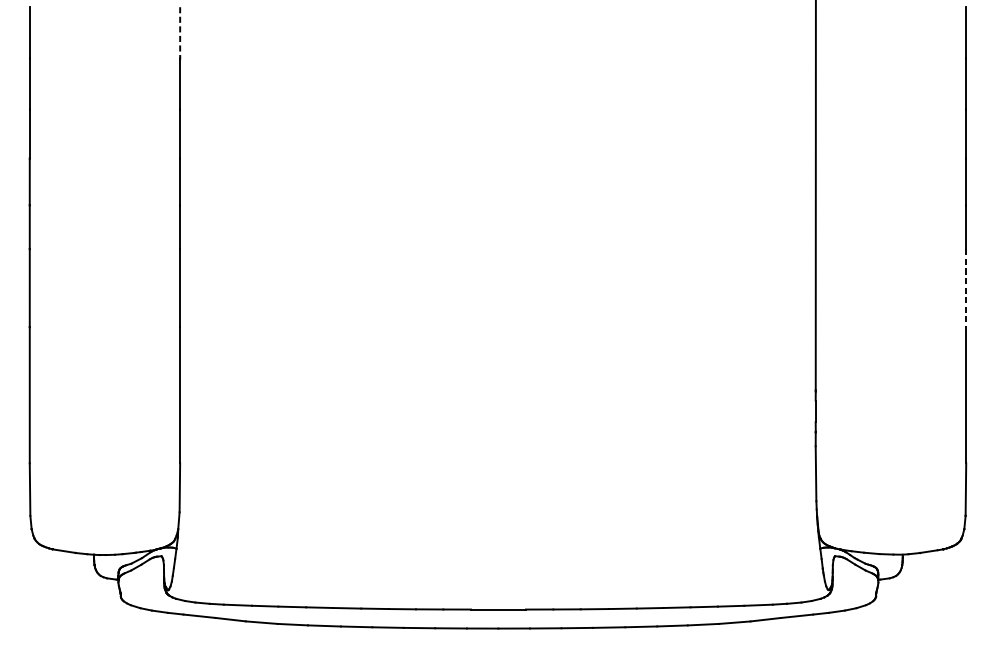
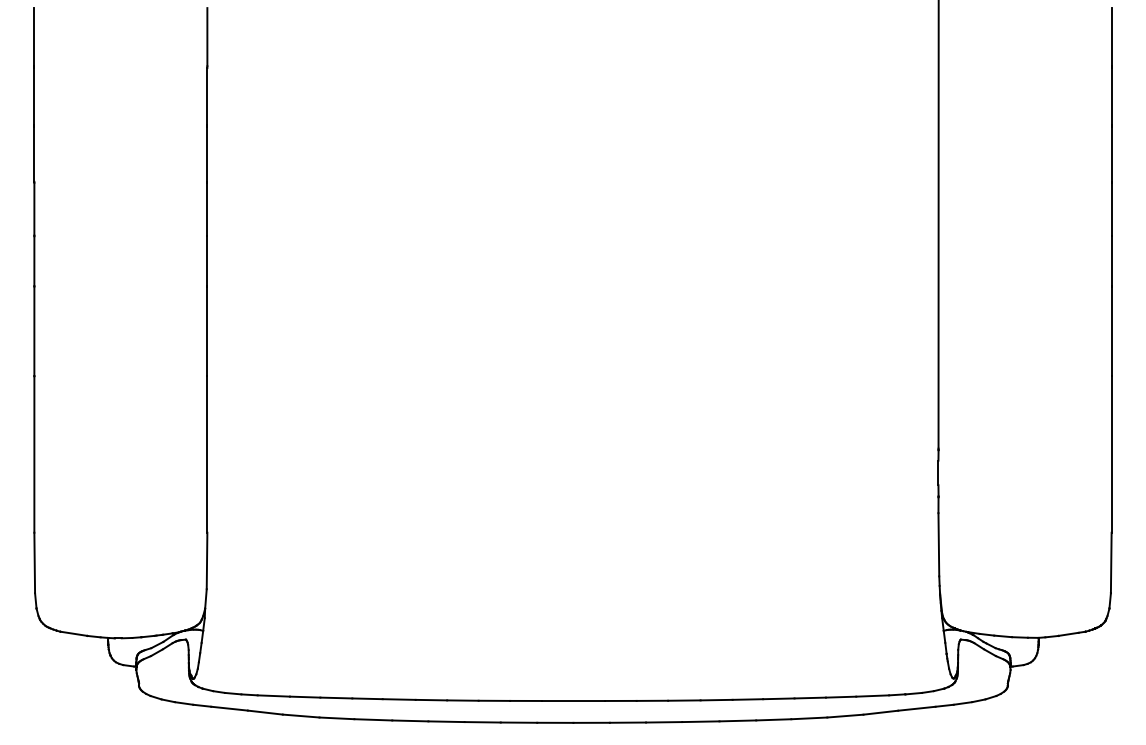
line: (180, 32) -> (207, 37), dashed -> solid
line: (966, 288) -> (1111, 331), dashed -> solid

